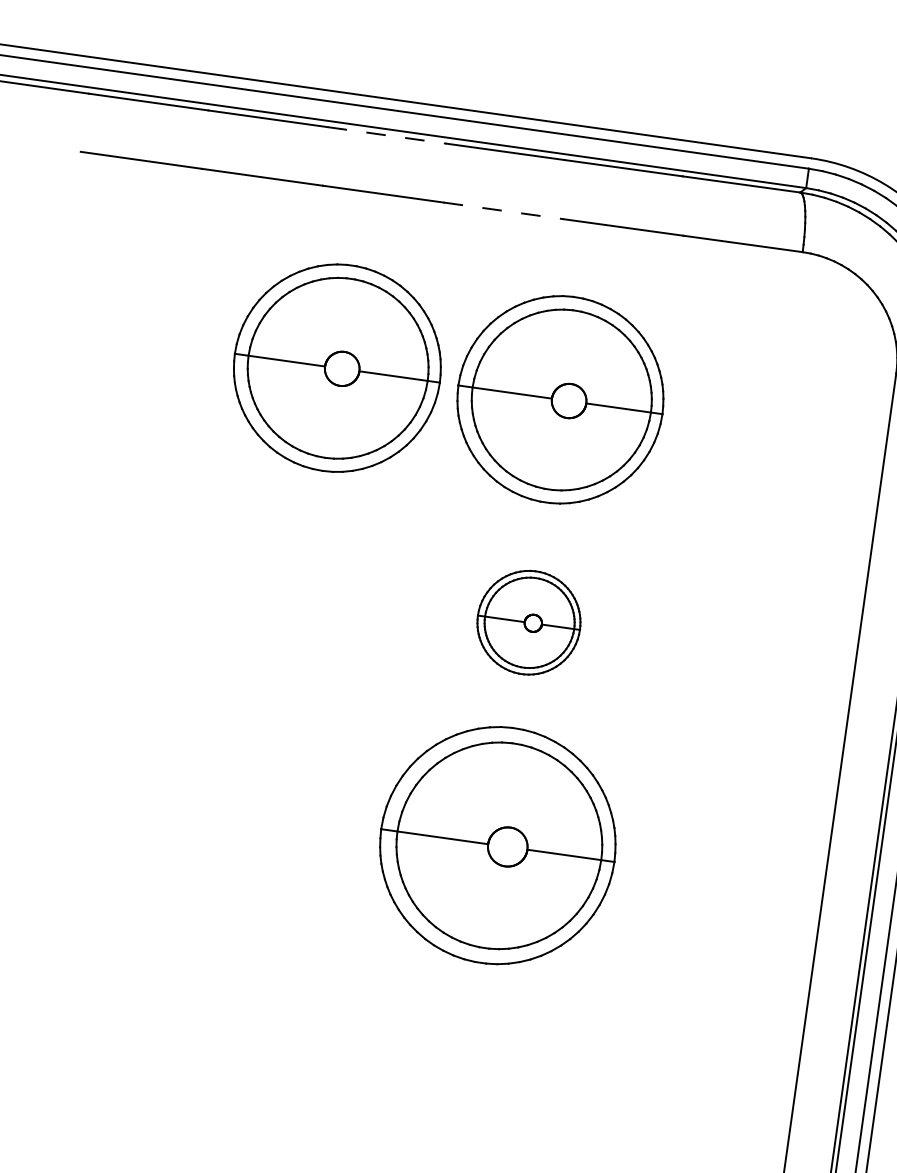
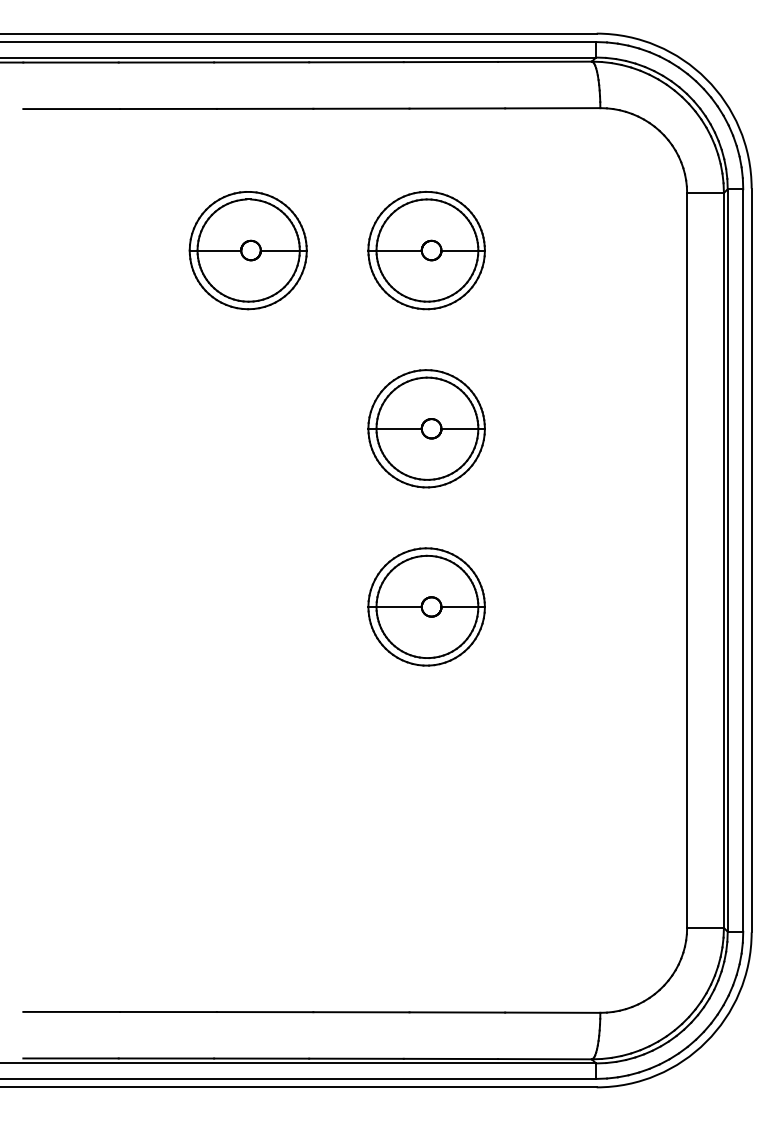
line: (386, 135) -> (261, 62), dashed -> solid
line: (503, 210) -> (361, 108), dashed -> solid
part: (336, 368) -> (247, 250), size x0.71
part: (560, 399) -> (426, 250), size x0.71
part: (528, 622) -> (426, 428), size x1.43
part: (497, 844) -> (426, 606), size x0.62

